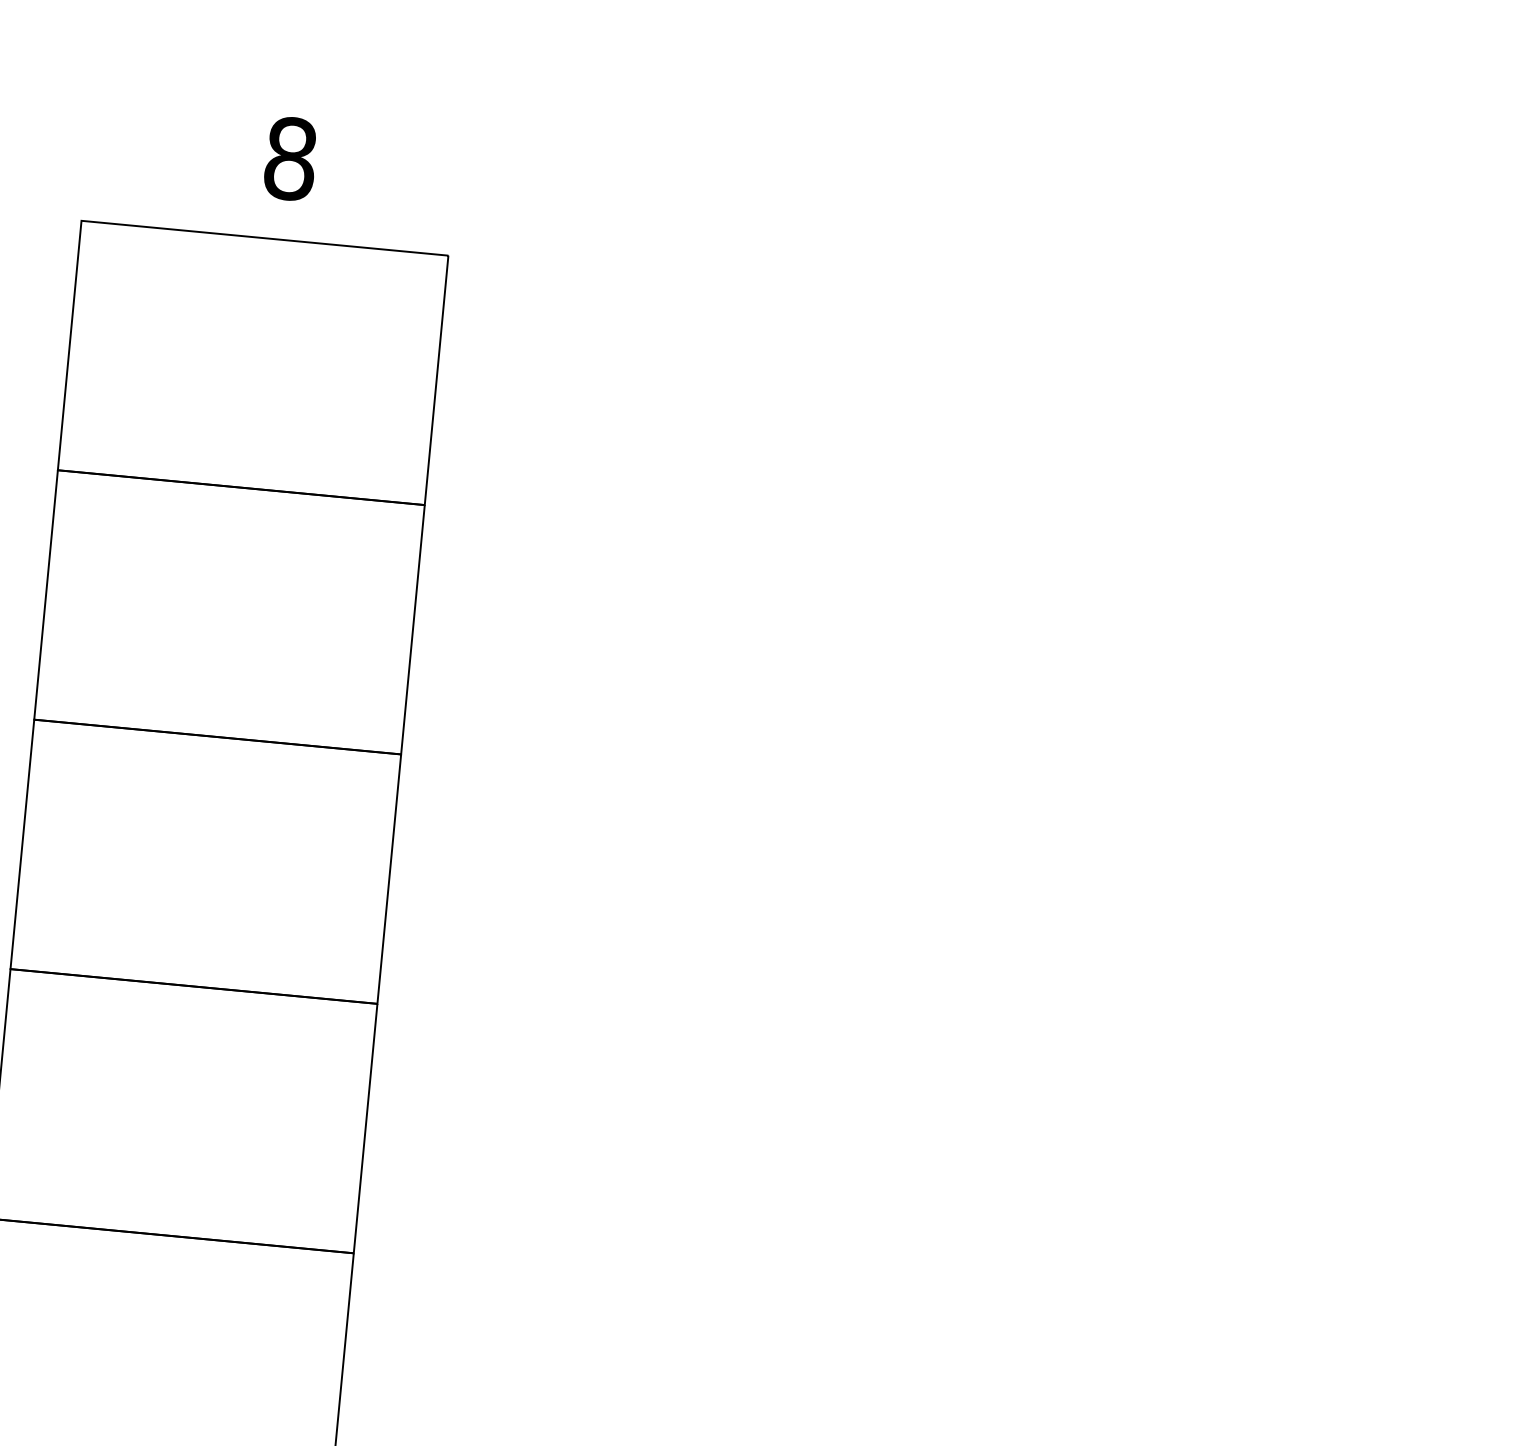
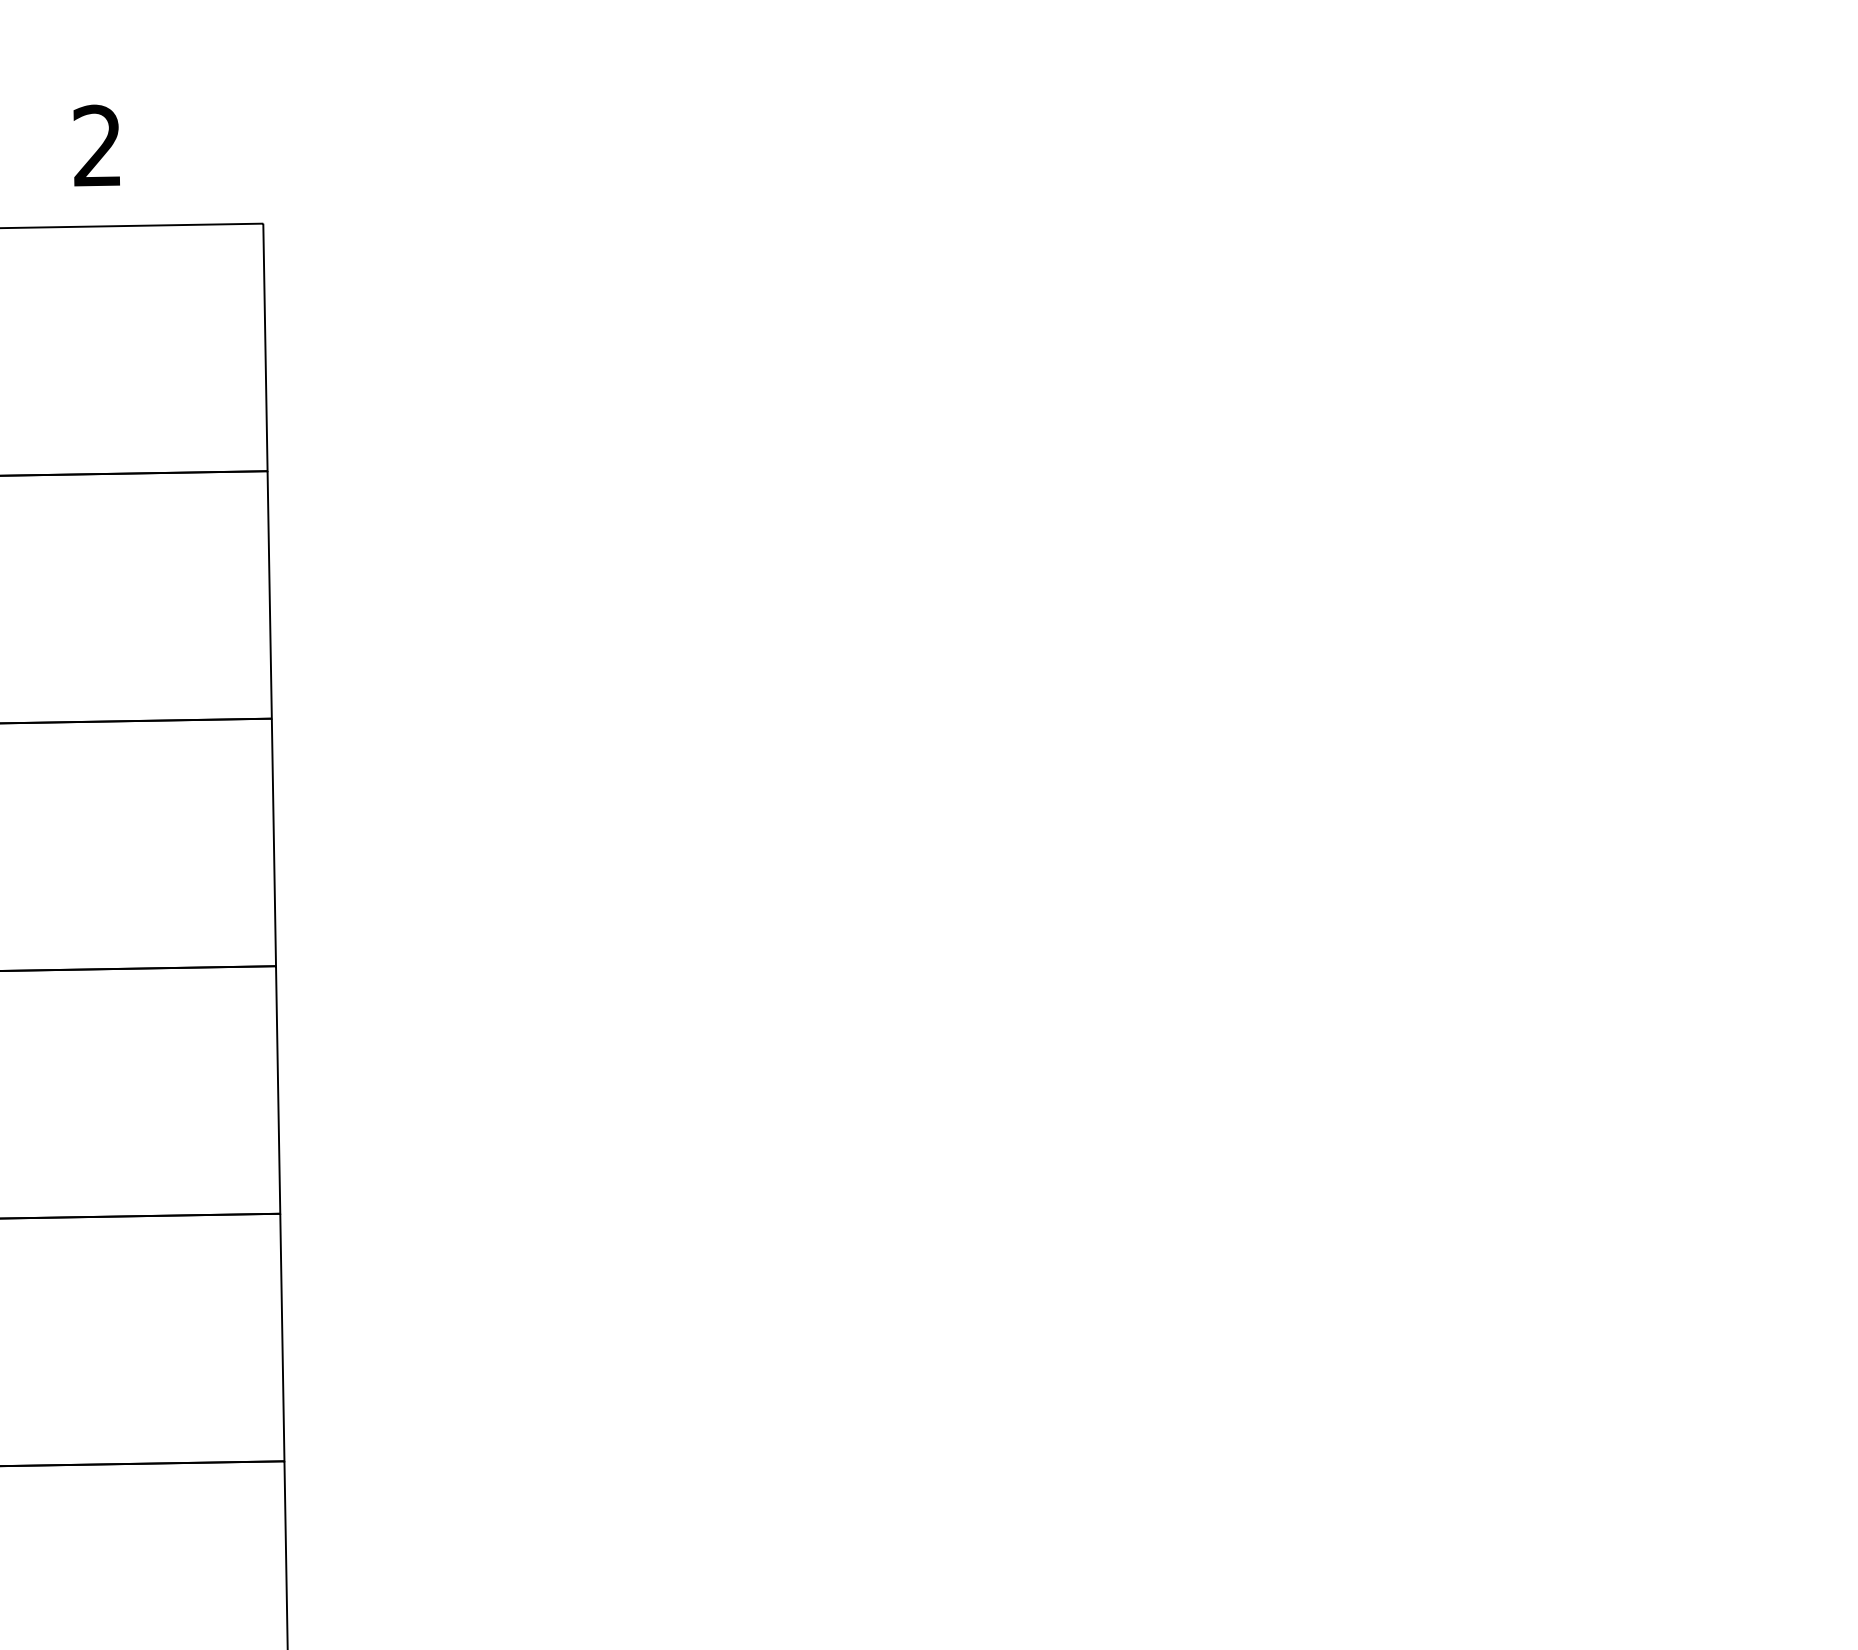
text: (290, 158) -> (97, 145), 8 -> 2

